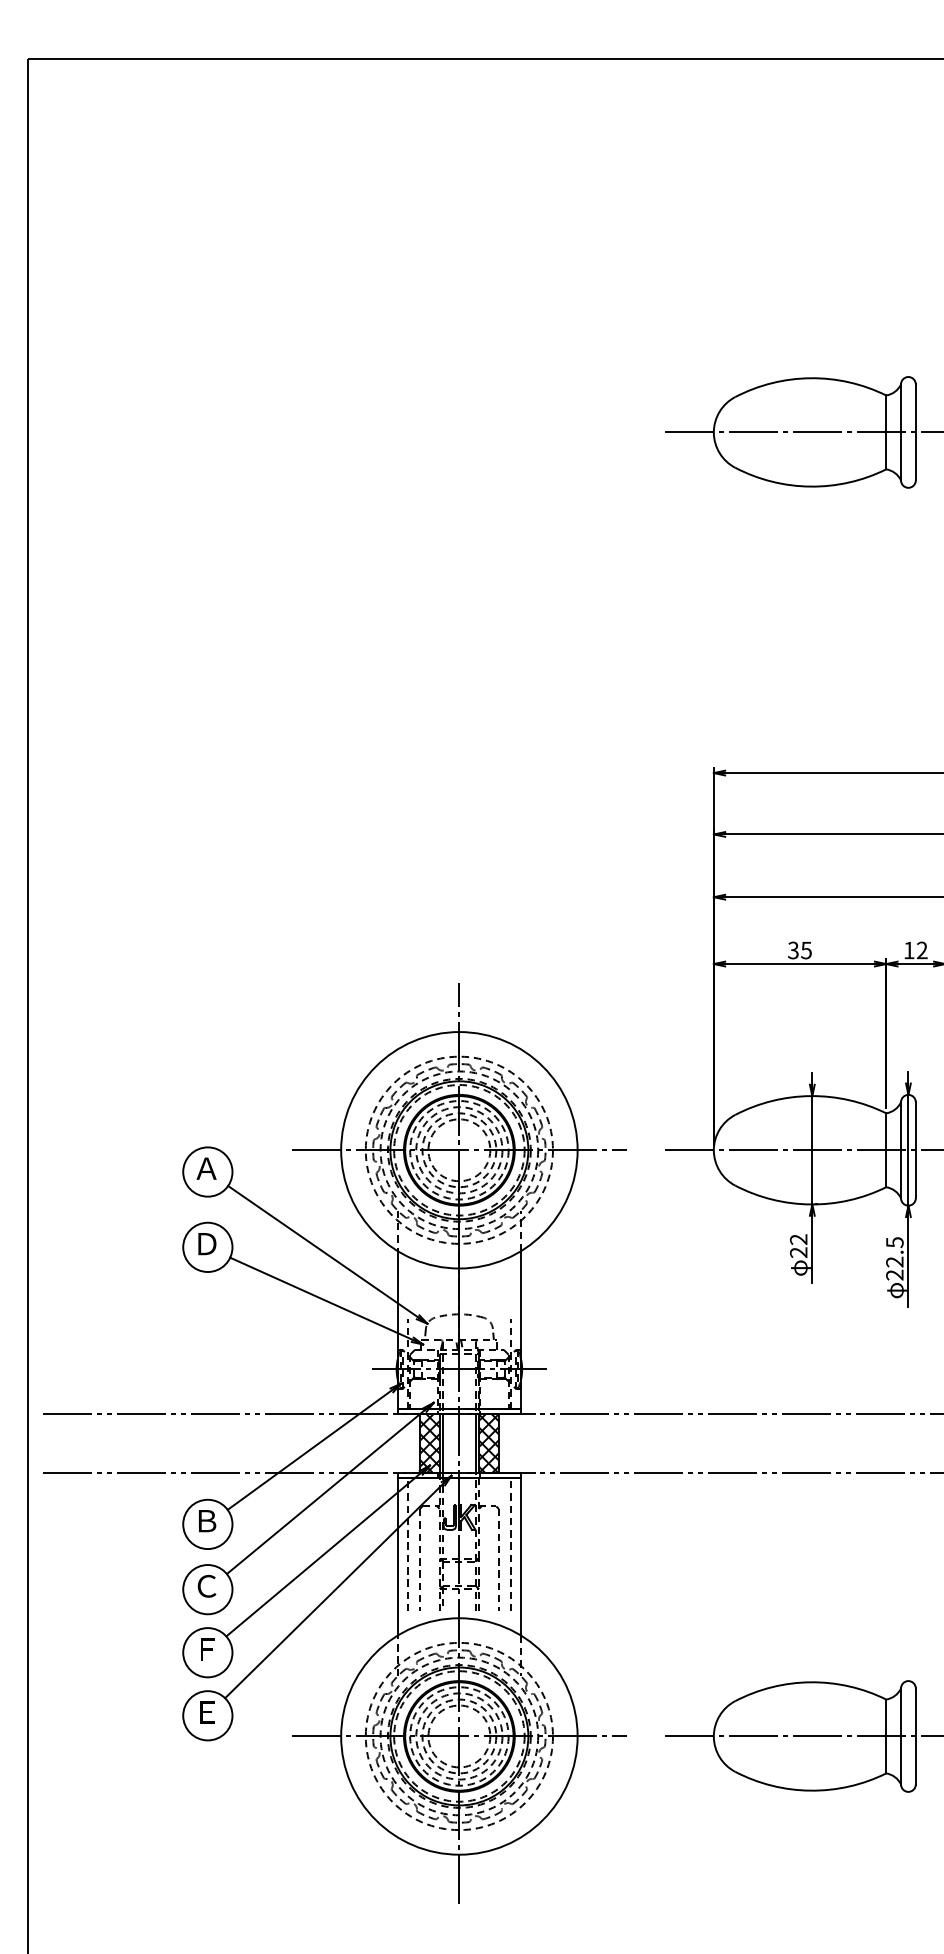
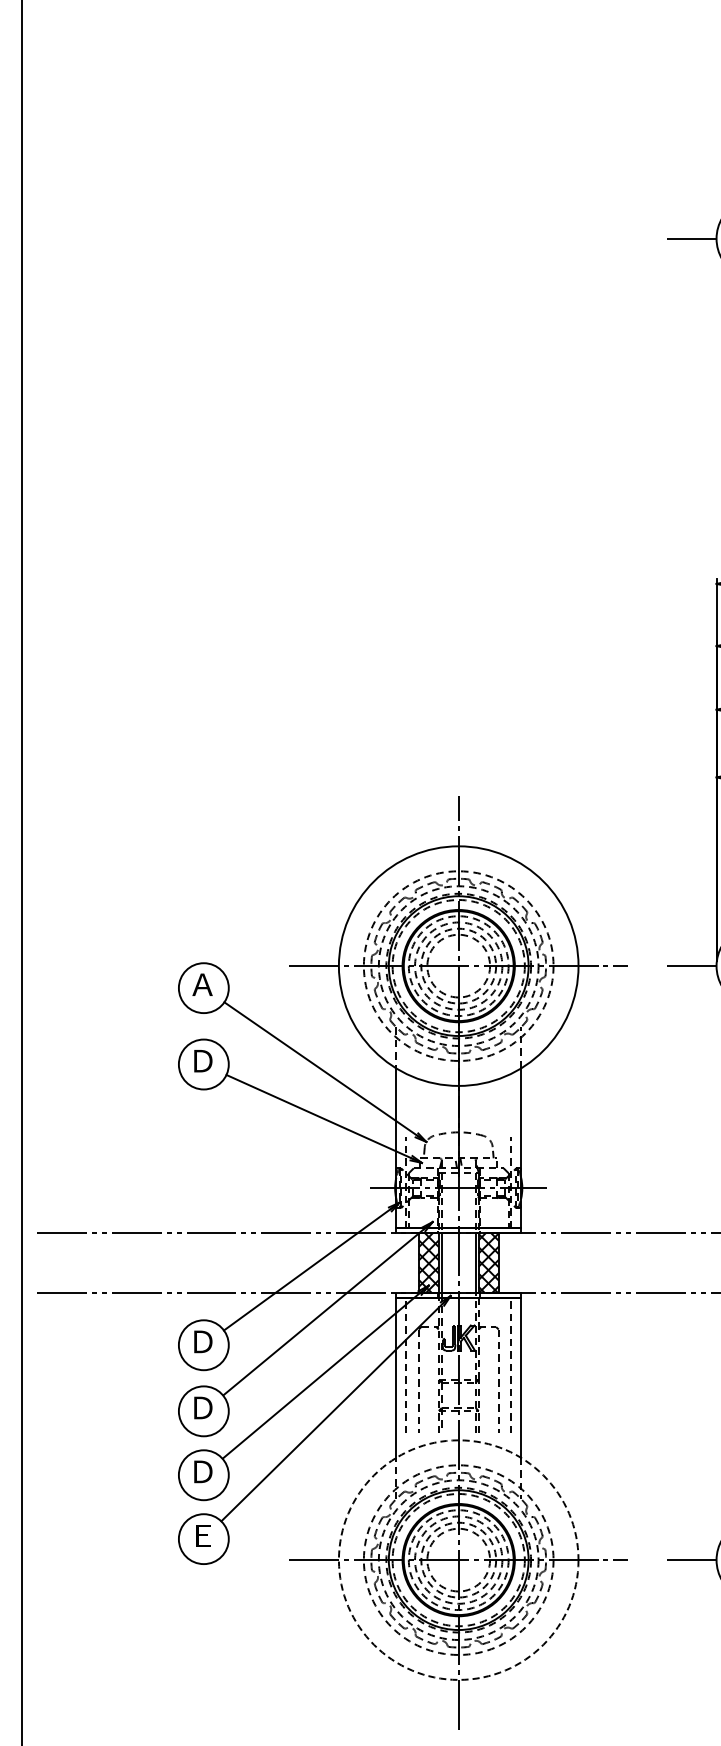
text: (207, 1521) -> (203, 1342), Ｂ -> Ｄ
text: (206, 1585) -> (202, 1407), Ｃ -> Ｄ
text: (207, 1649) -> (203, 1471), Ｆ -> Ｄ
circle: (459, 1736) -> (458, 1560), solid -> dashed

